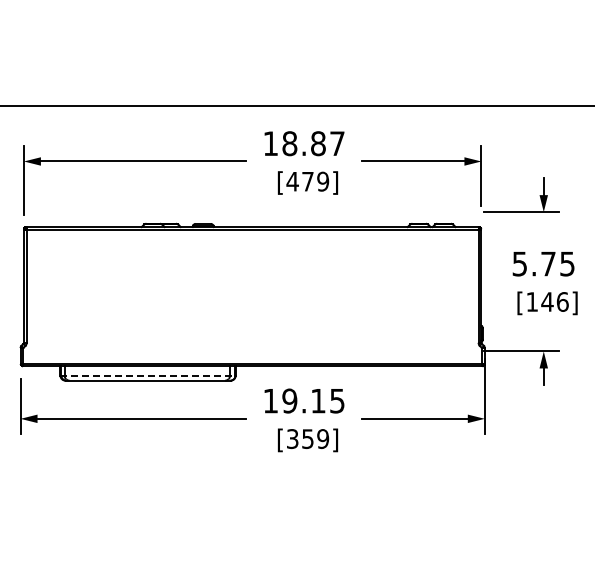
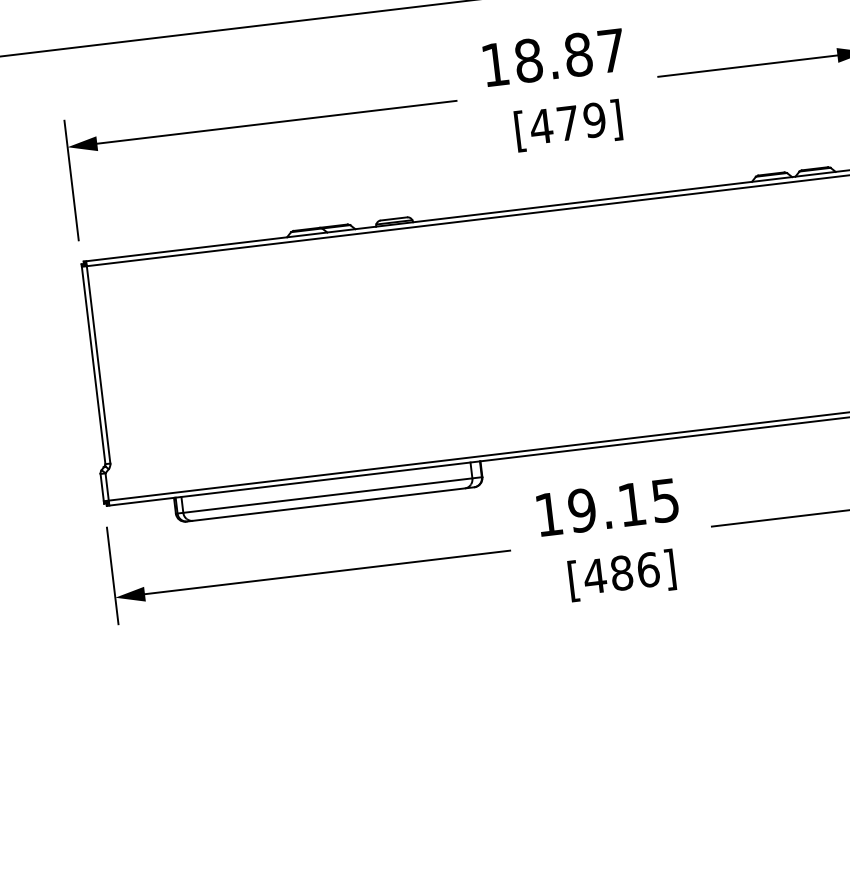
line: (148, 375) -> (329, 495), dashed -> solid
text: (307, 439) -> (621, 574), [359] -> [486]

